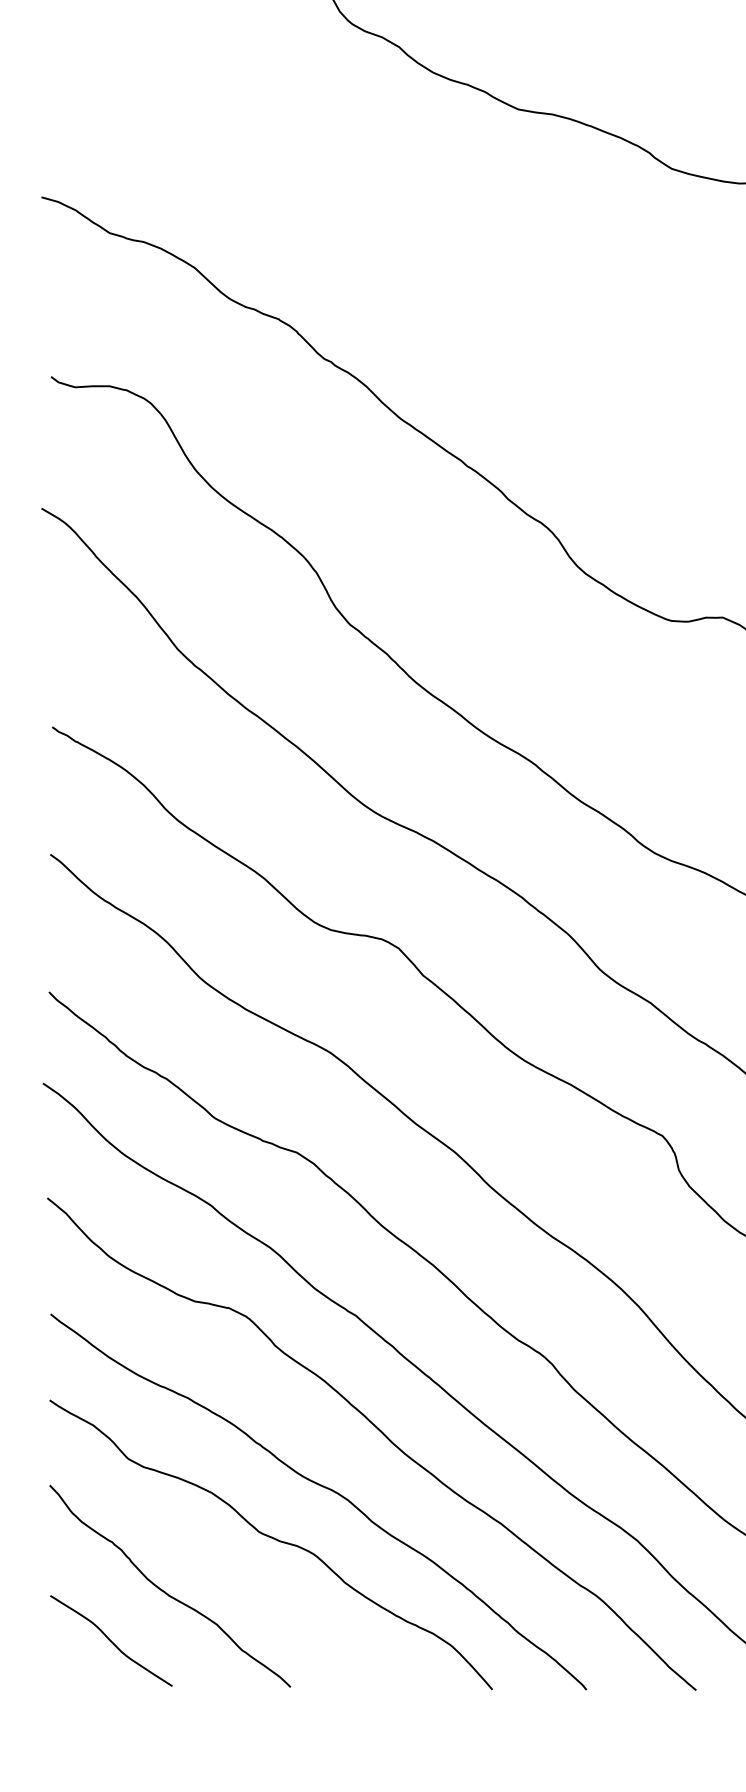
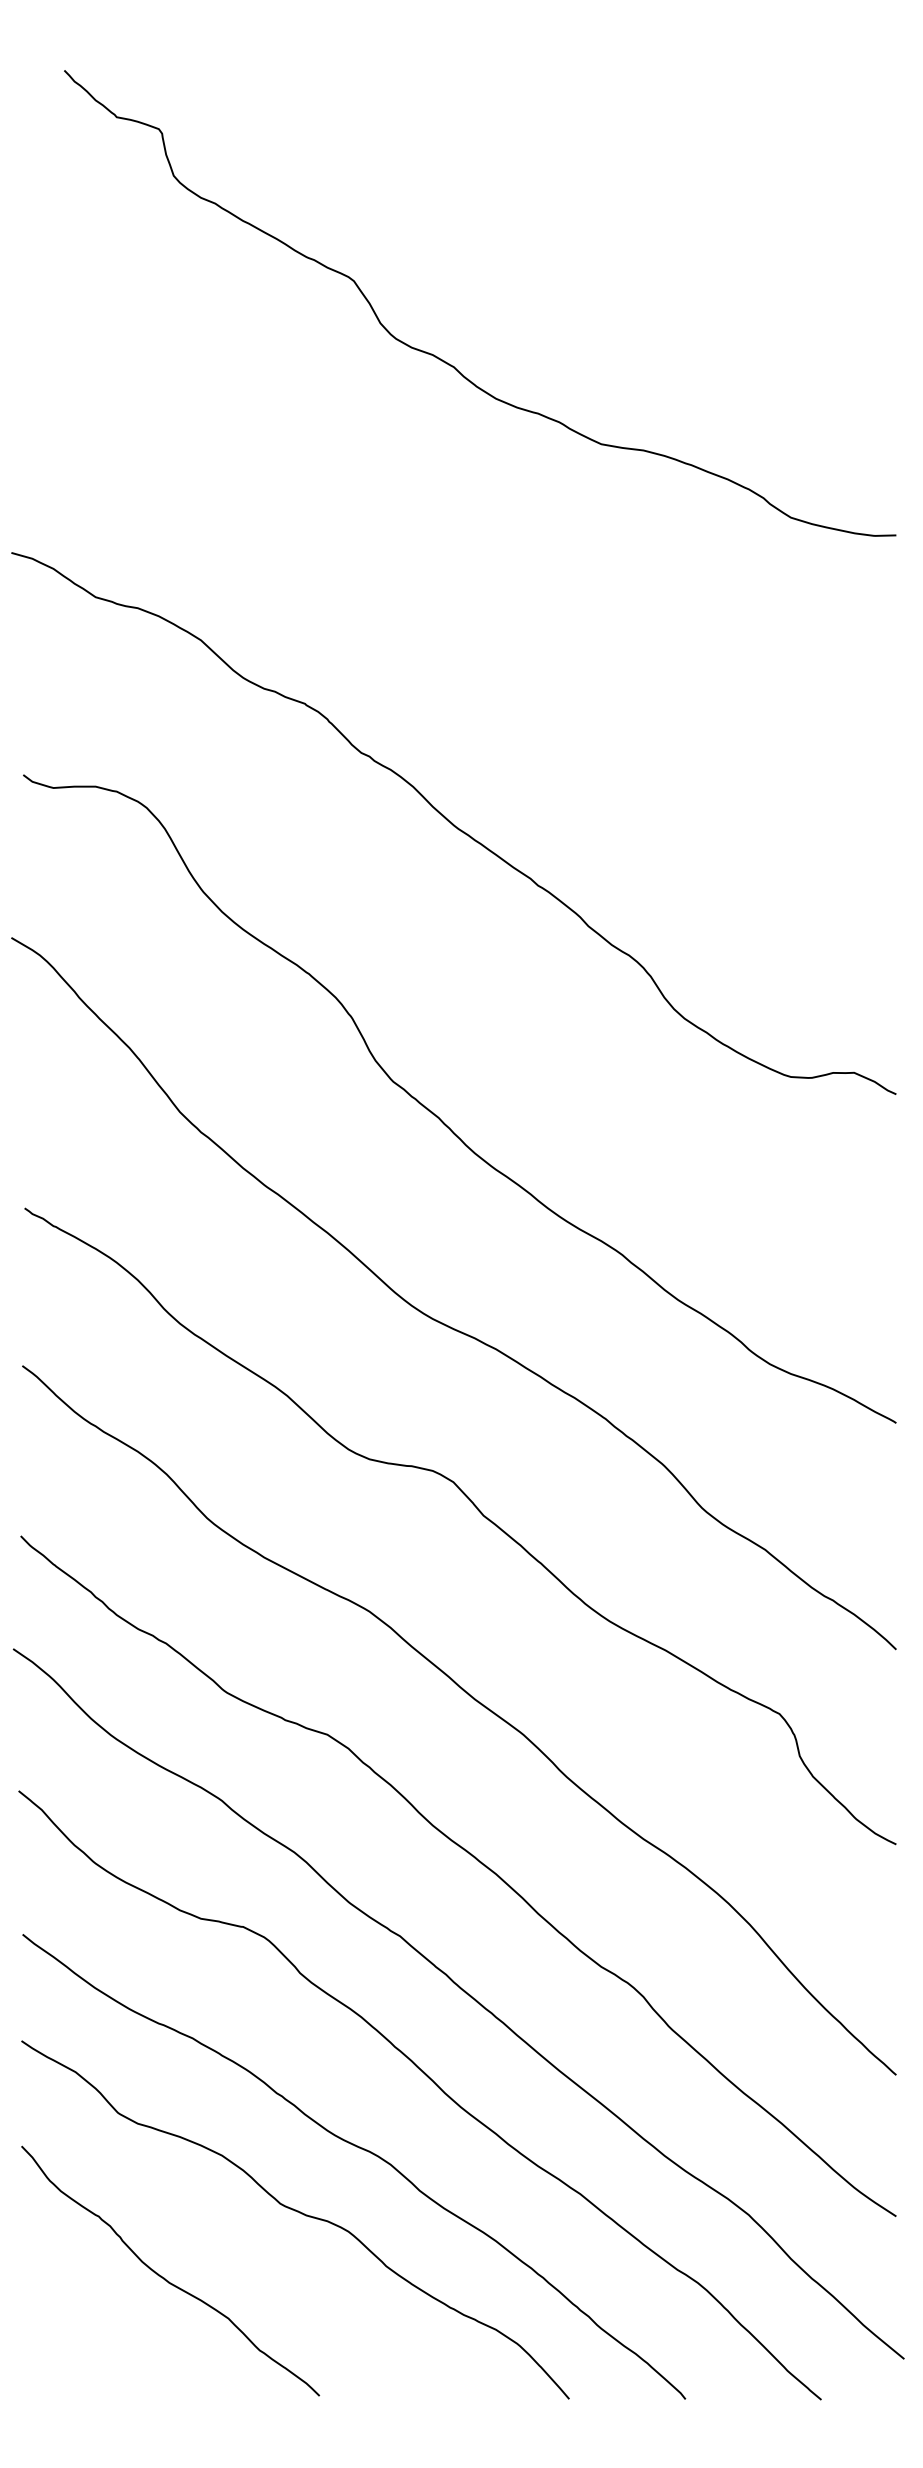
curve: (111, 1640) -> (97, 2338), removed

